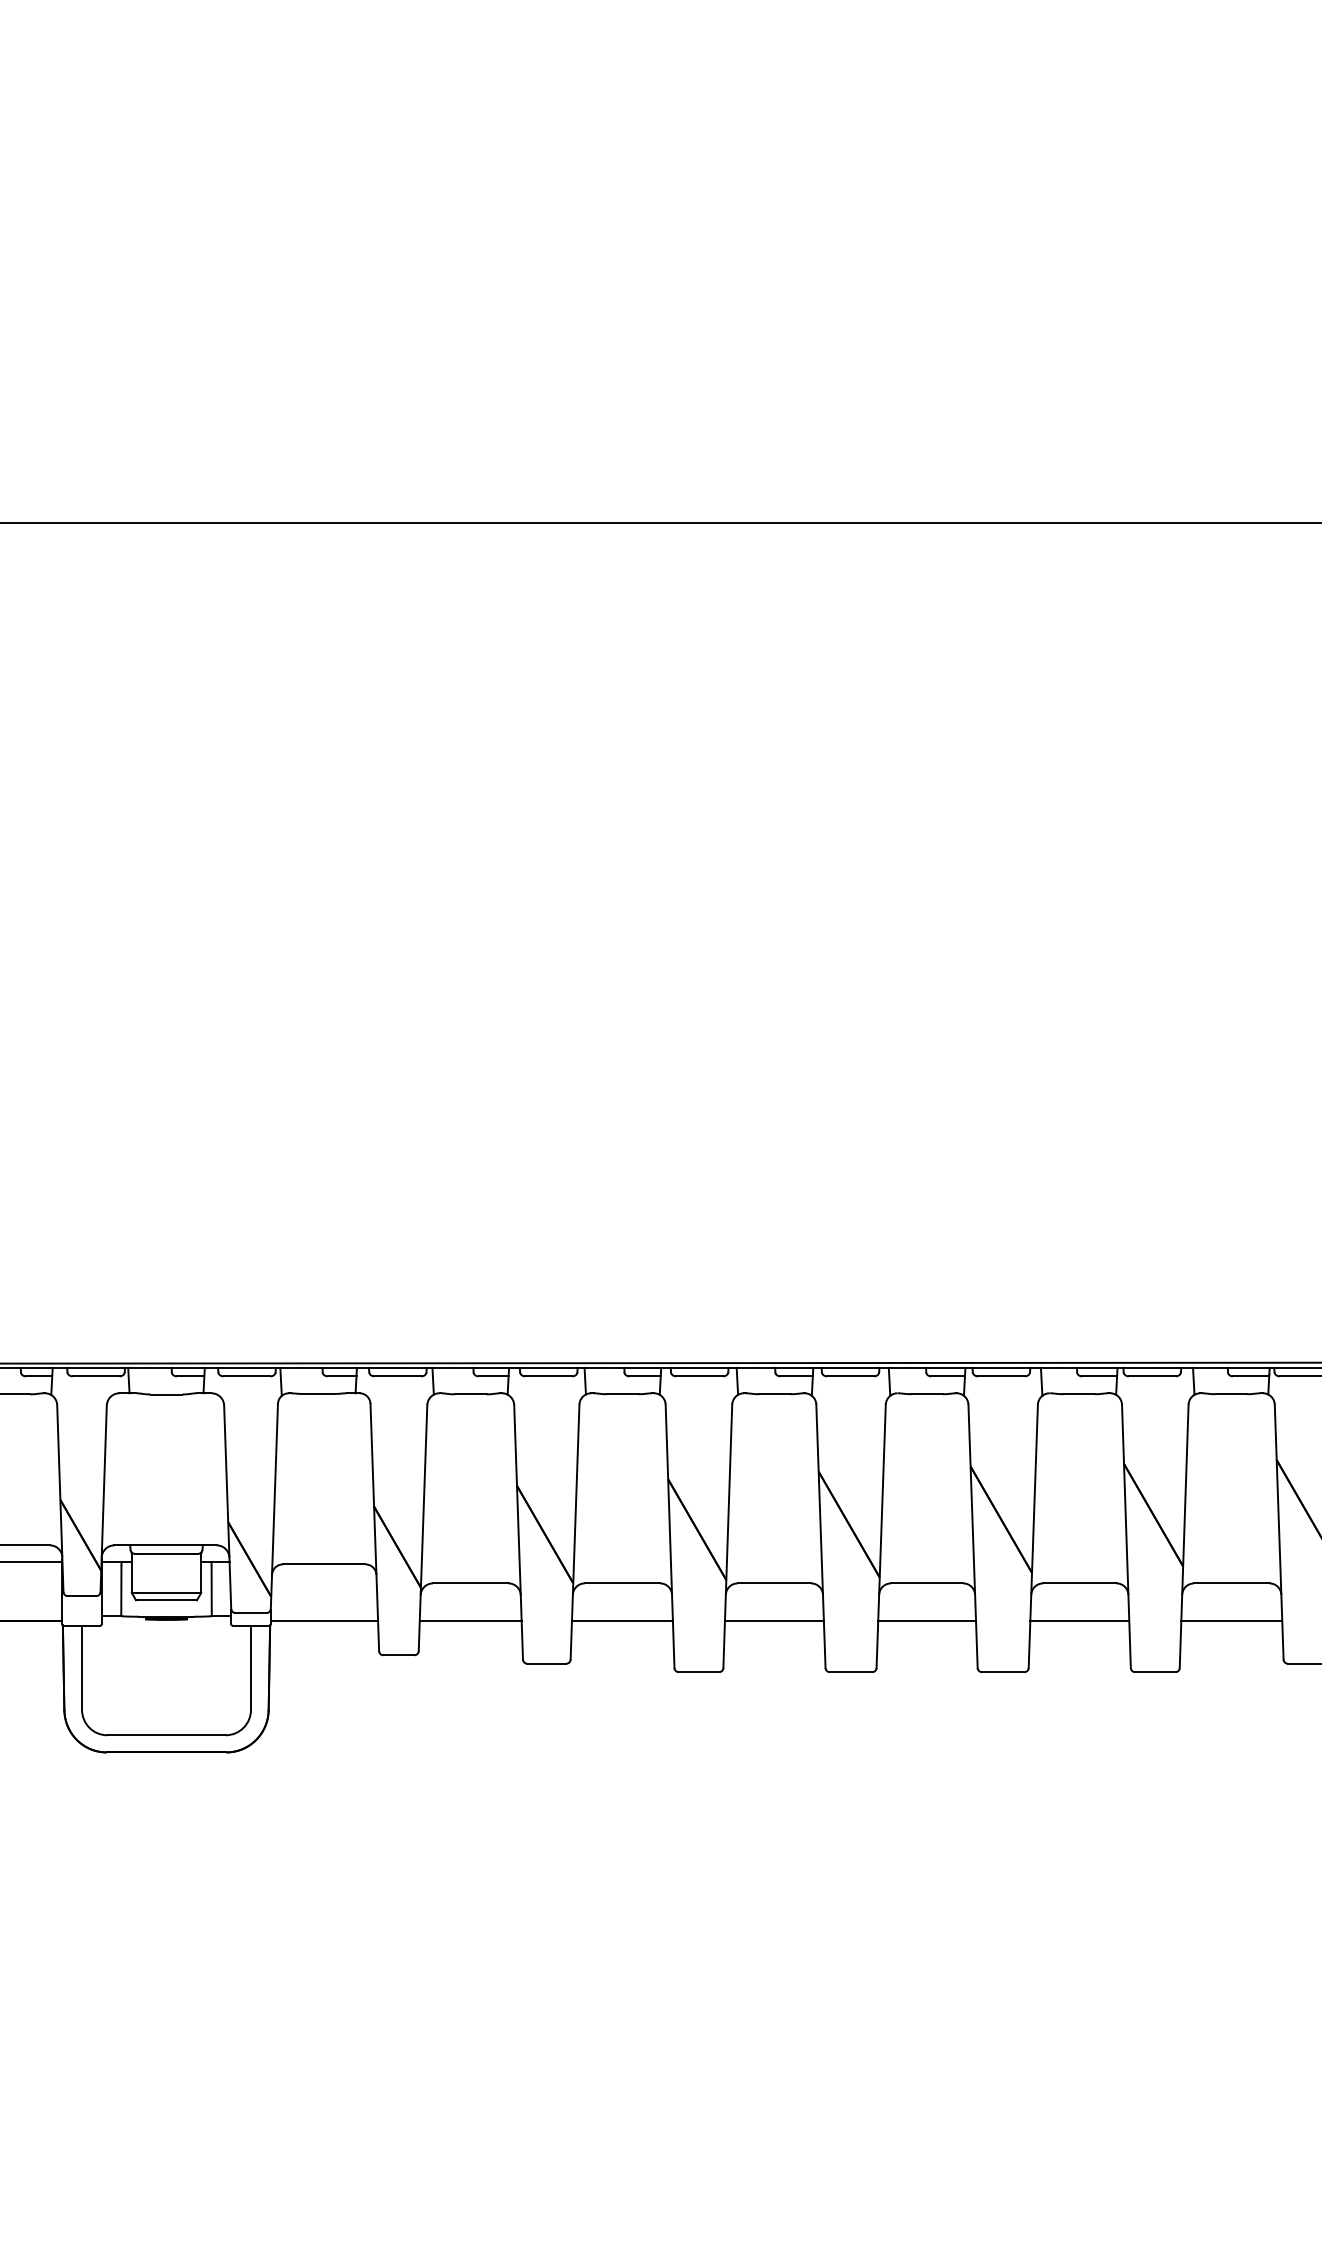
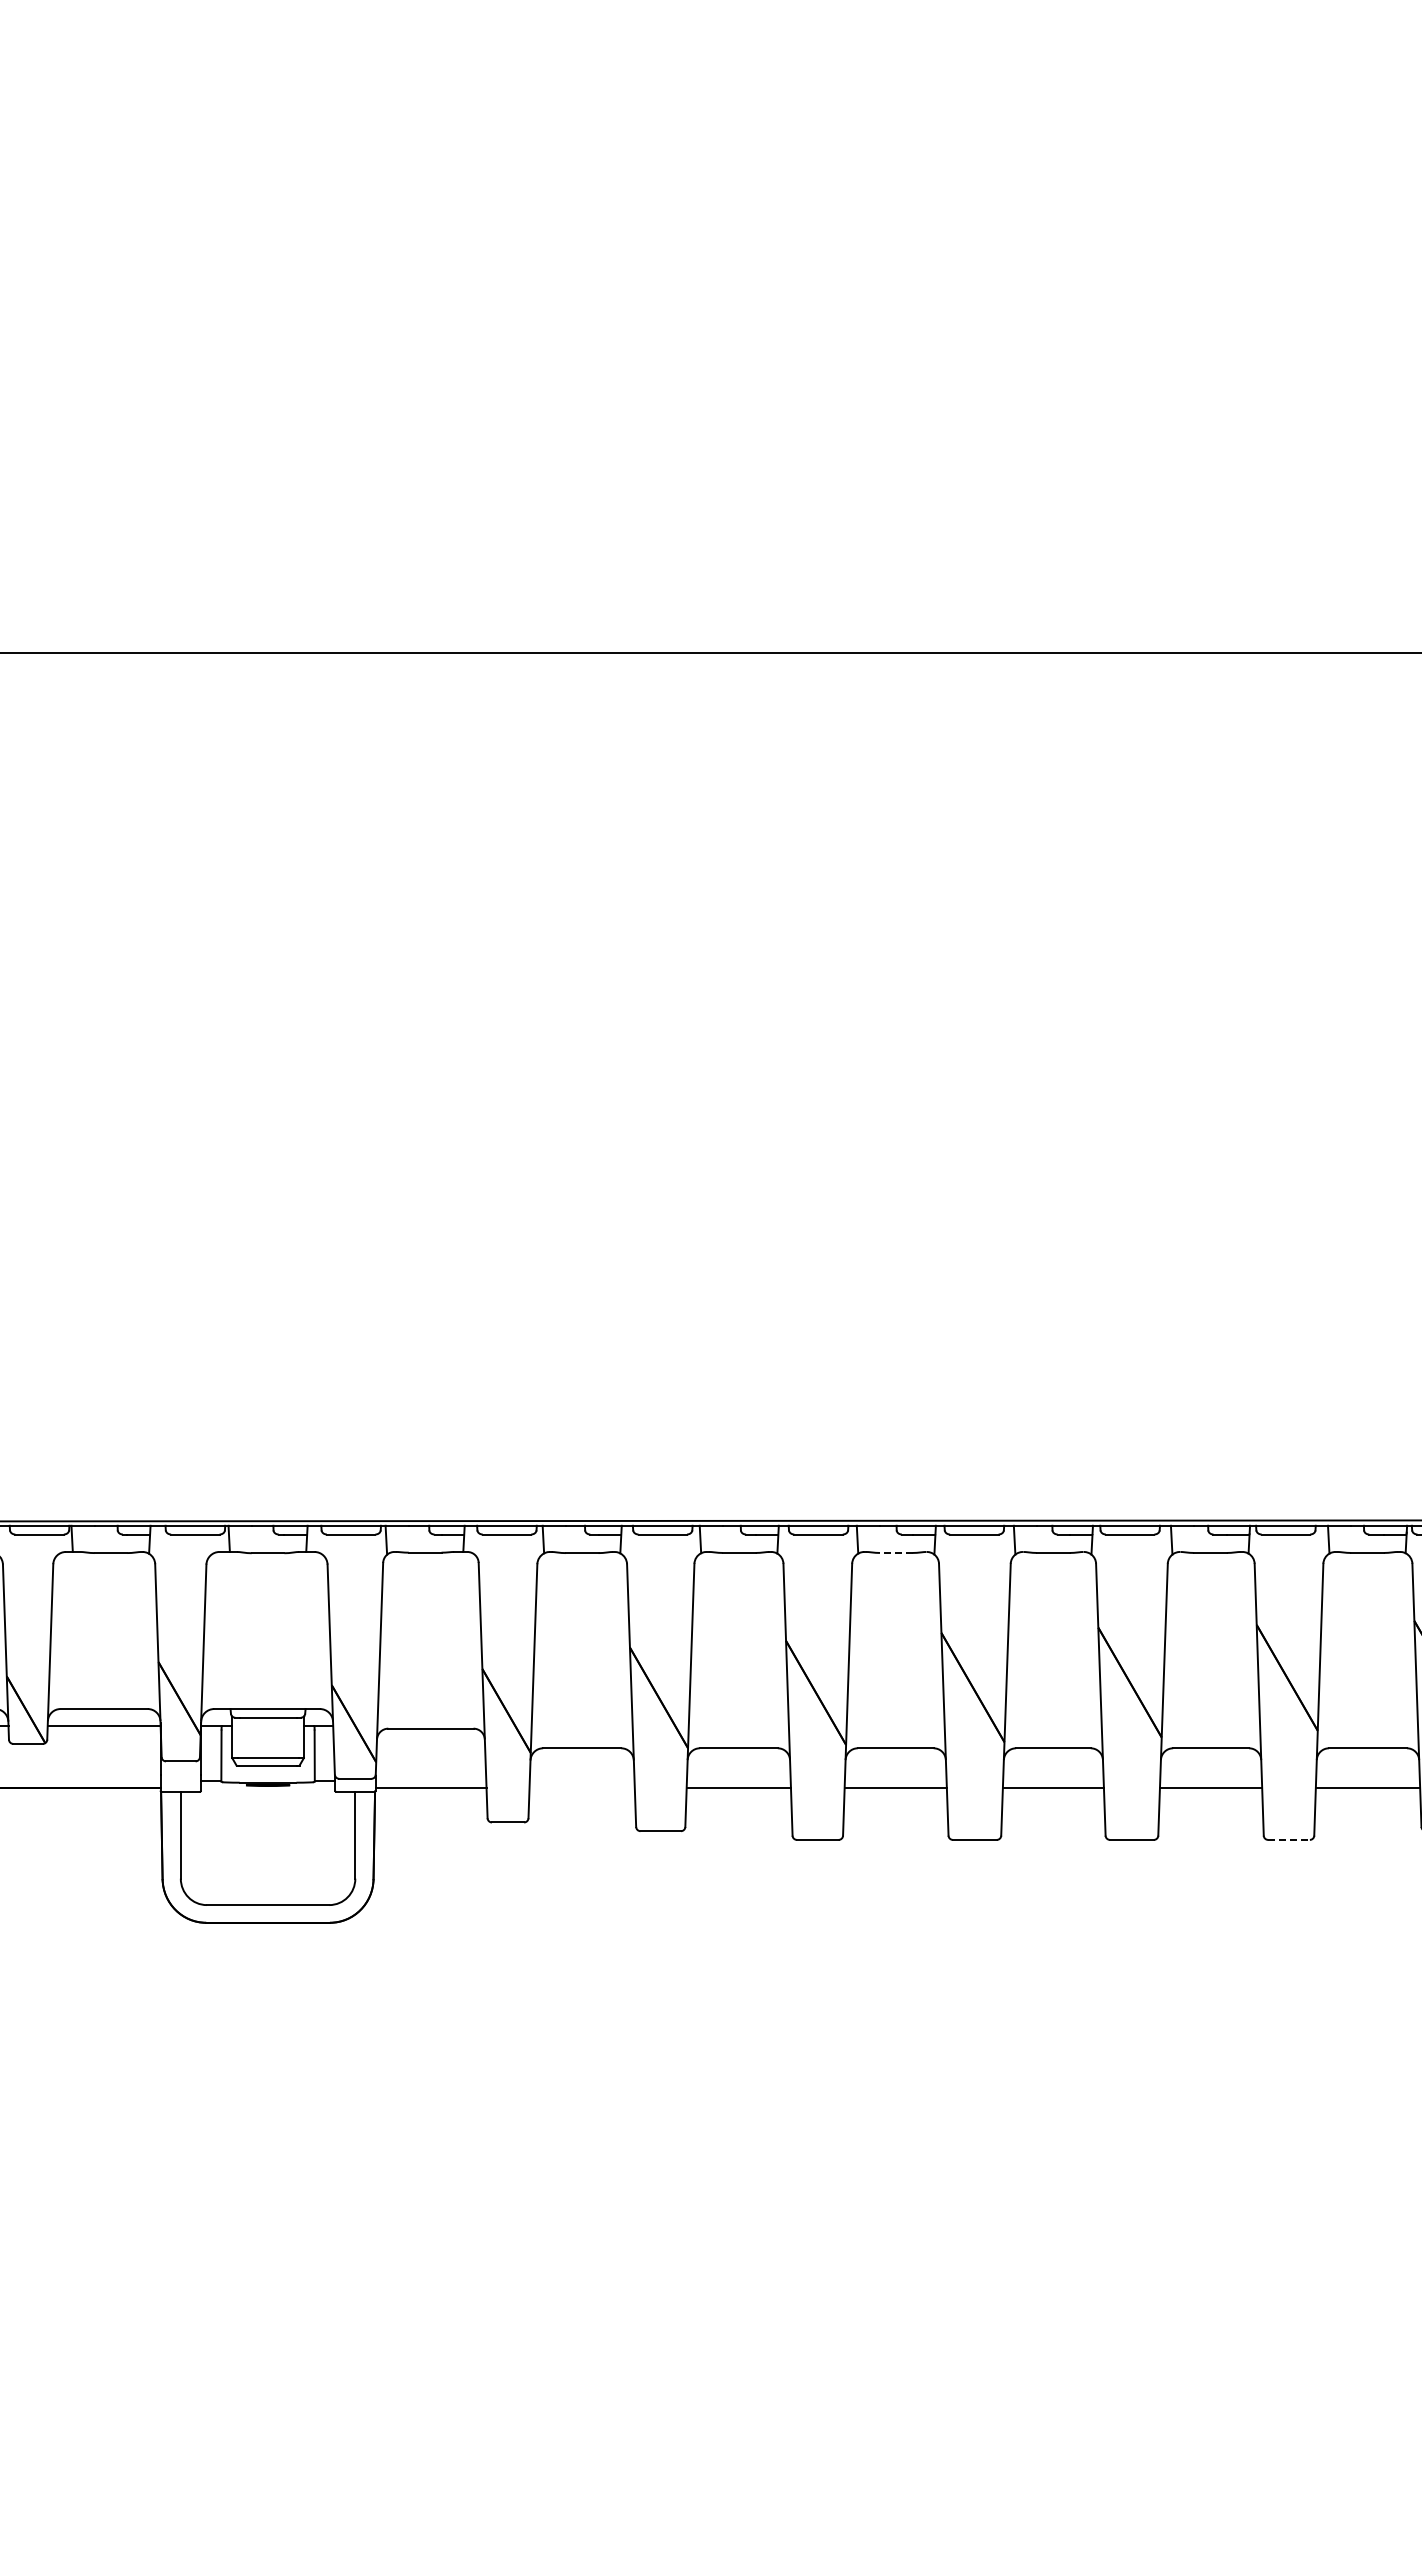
line: (774, 1393) -> (895, 1552), solid -> dashed
line: (470, 1621) -> (581, 1787), removed
line: (1155, 1671) -> (1289, 1839), solid -> dashed

